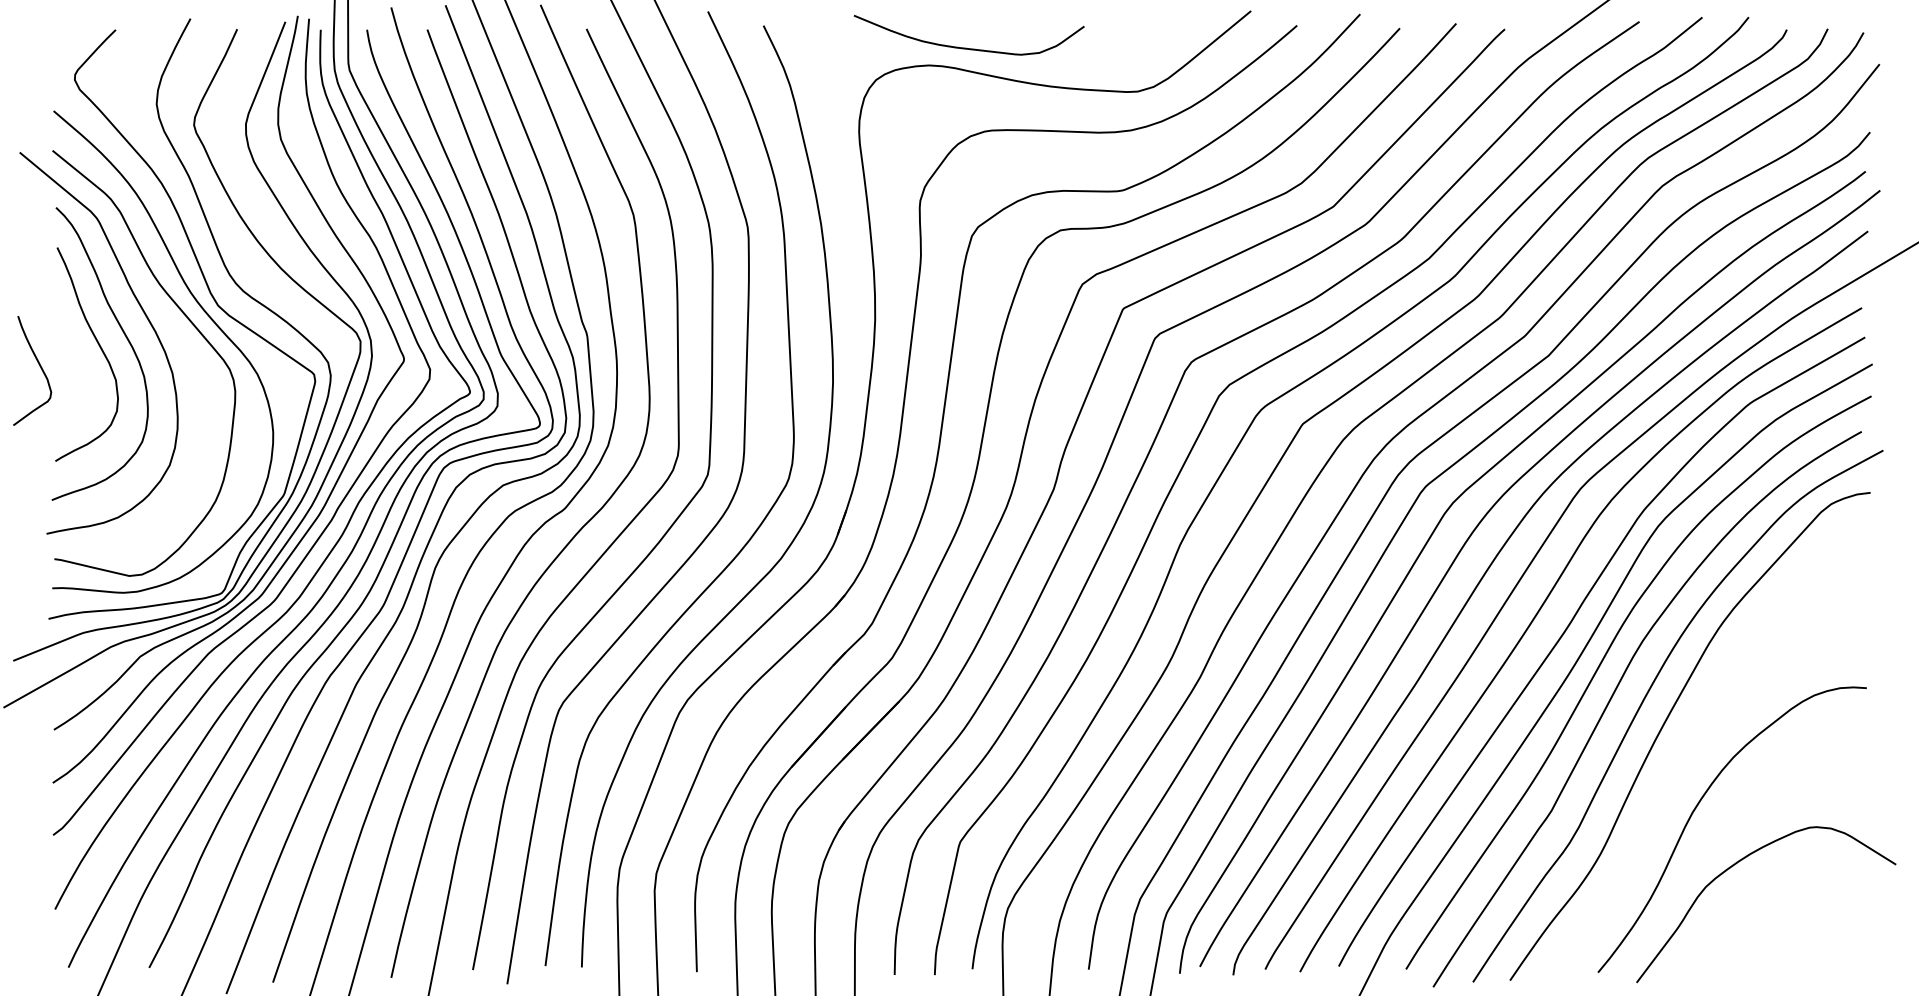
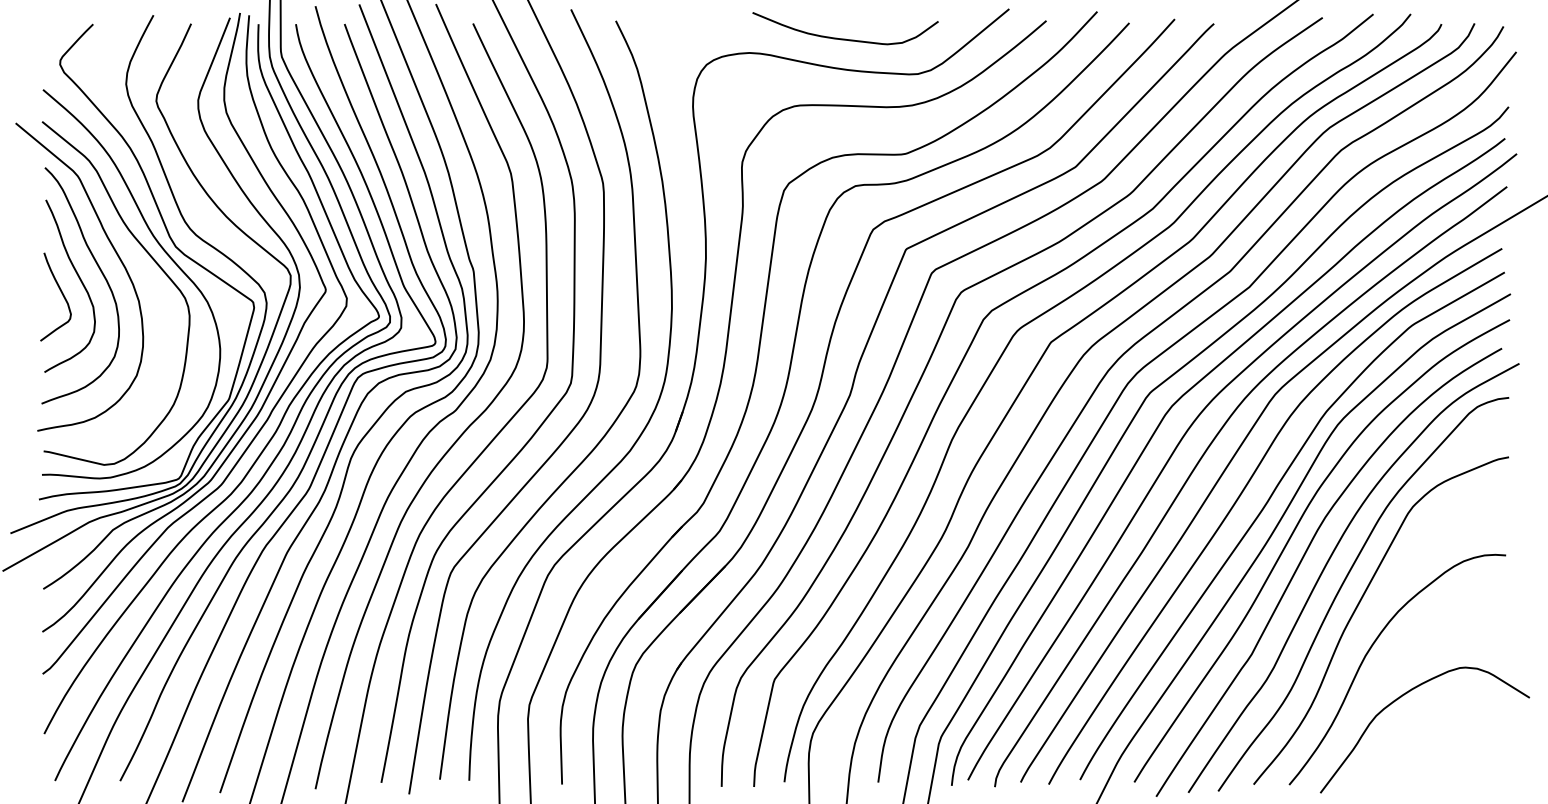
curve: (966, 47) -> (843, 38), moved
curve: (39, 366) -> (61, 293), moved
curve: (1682, 753) -> (1357, 608), added

